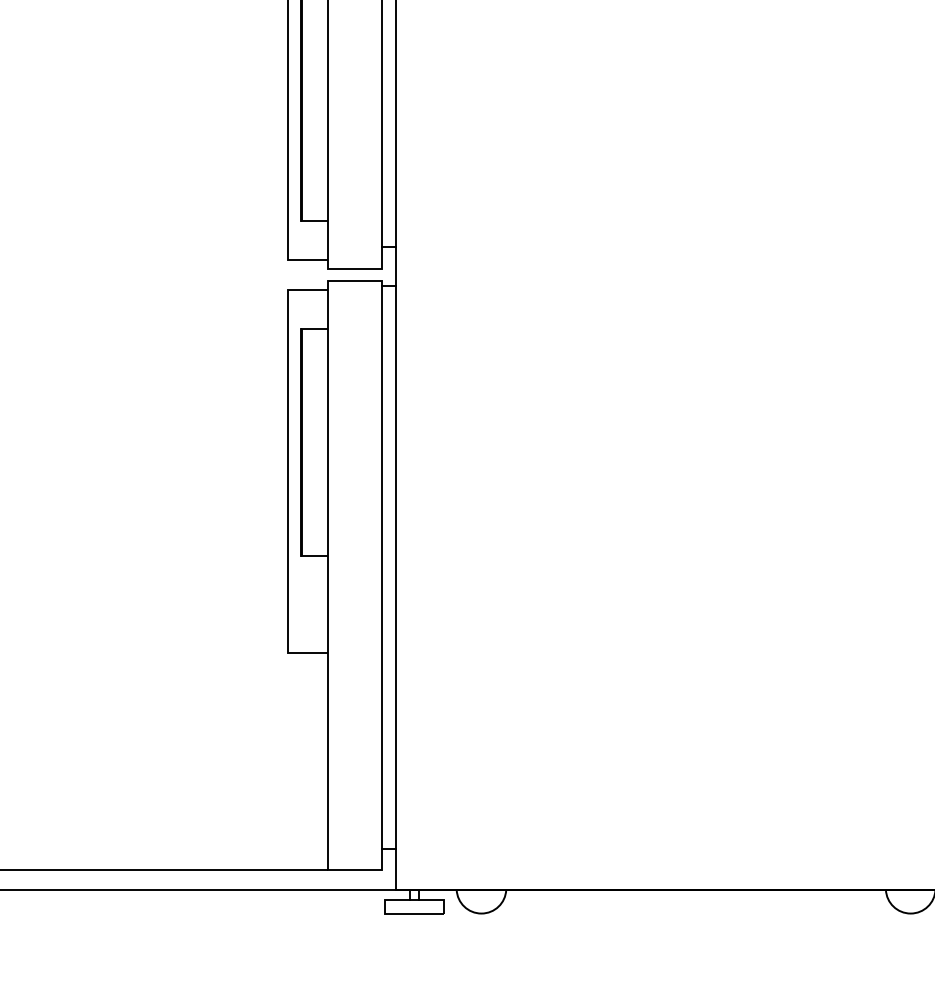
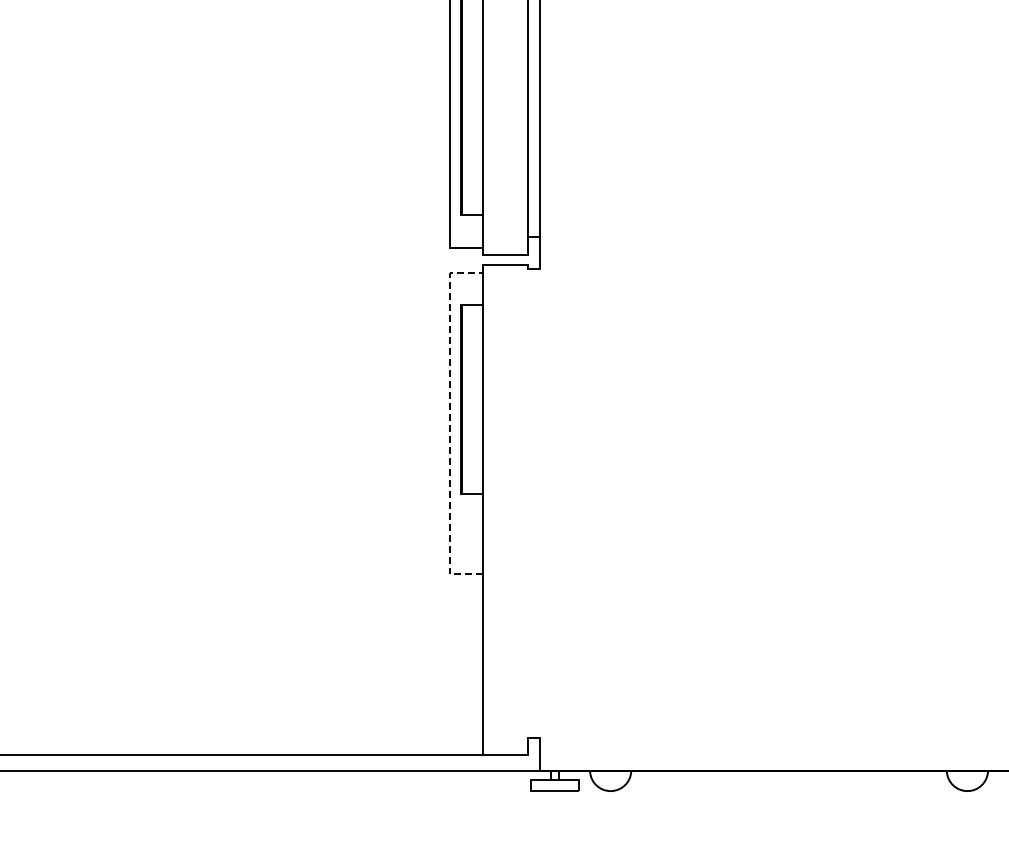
line: (288, 471) -> (450, 423), solid -> dashed
line: (381, 567) -> (527, 503), removed
line: (395, 567) -> (539, 503), removed

